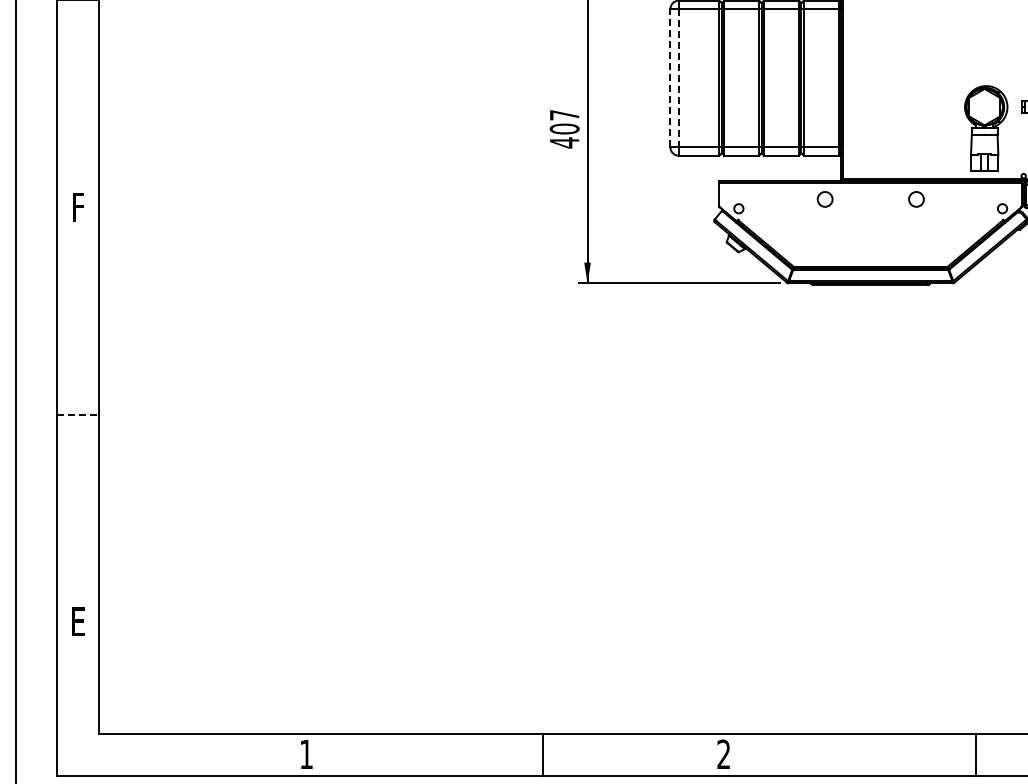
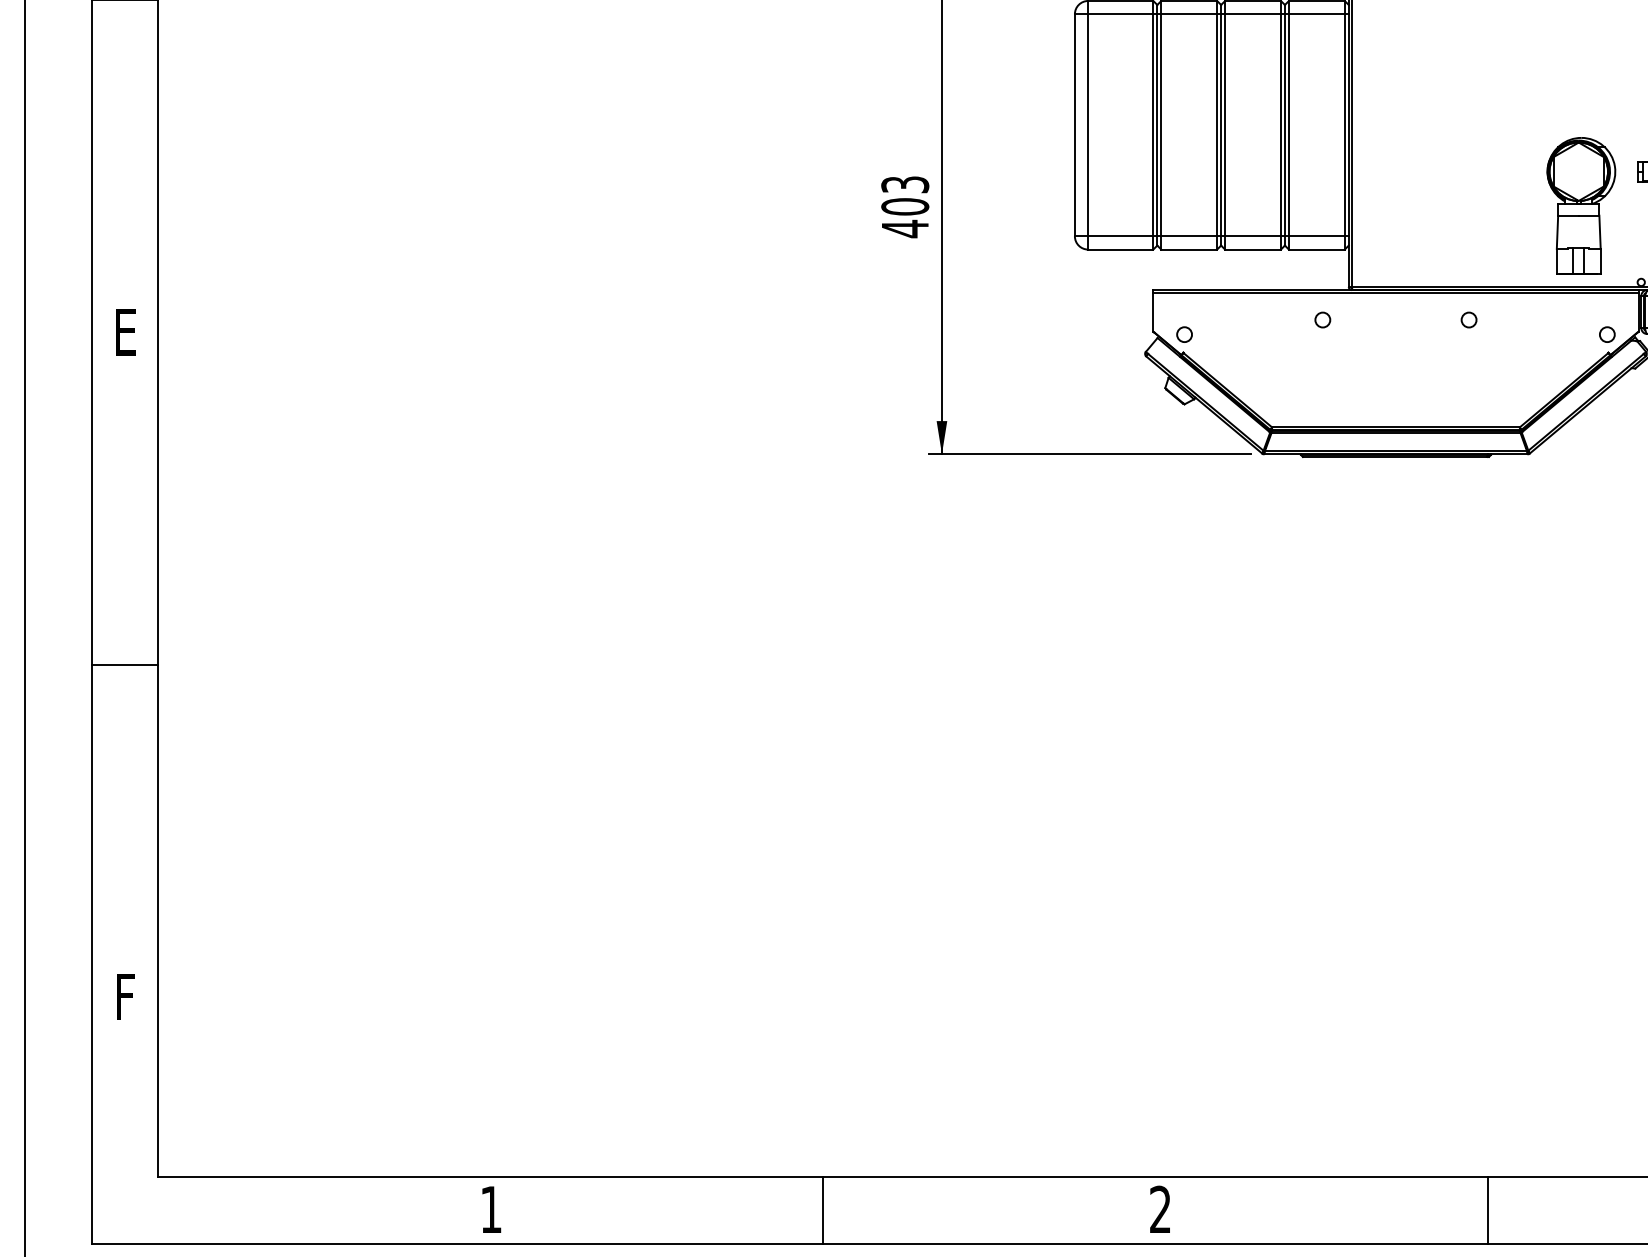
line: (670, 77) -> (1074, 124), dashed -> solid
line: (678, 78) -> (1087, 125), dashed -> solid
text: (564, 115) -> (904, 185), 407 -> 403
circle: (824, 199) -> (1321, 319), size x0.62
circle: (915, 199) -> (1467, 319), size x0.62
text: (78, 207) -> (125, 332), F -> E
line: (77, 414) -> (124, 664), dashed -> solid
text: (78, 621) -> (125, 996), E -> F
line: (543, 754) -> (823, 1209), moved
line: (975, 754) -> (1487, 1209), moved

